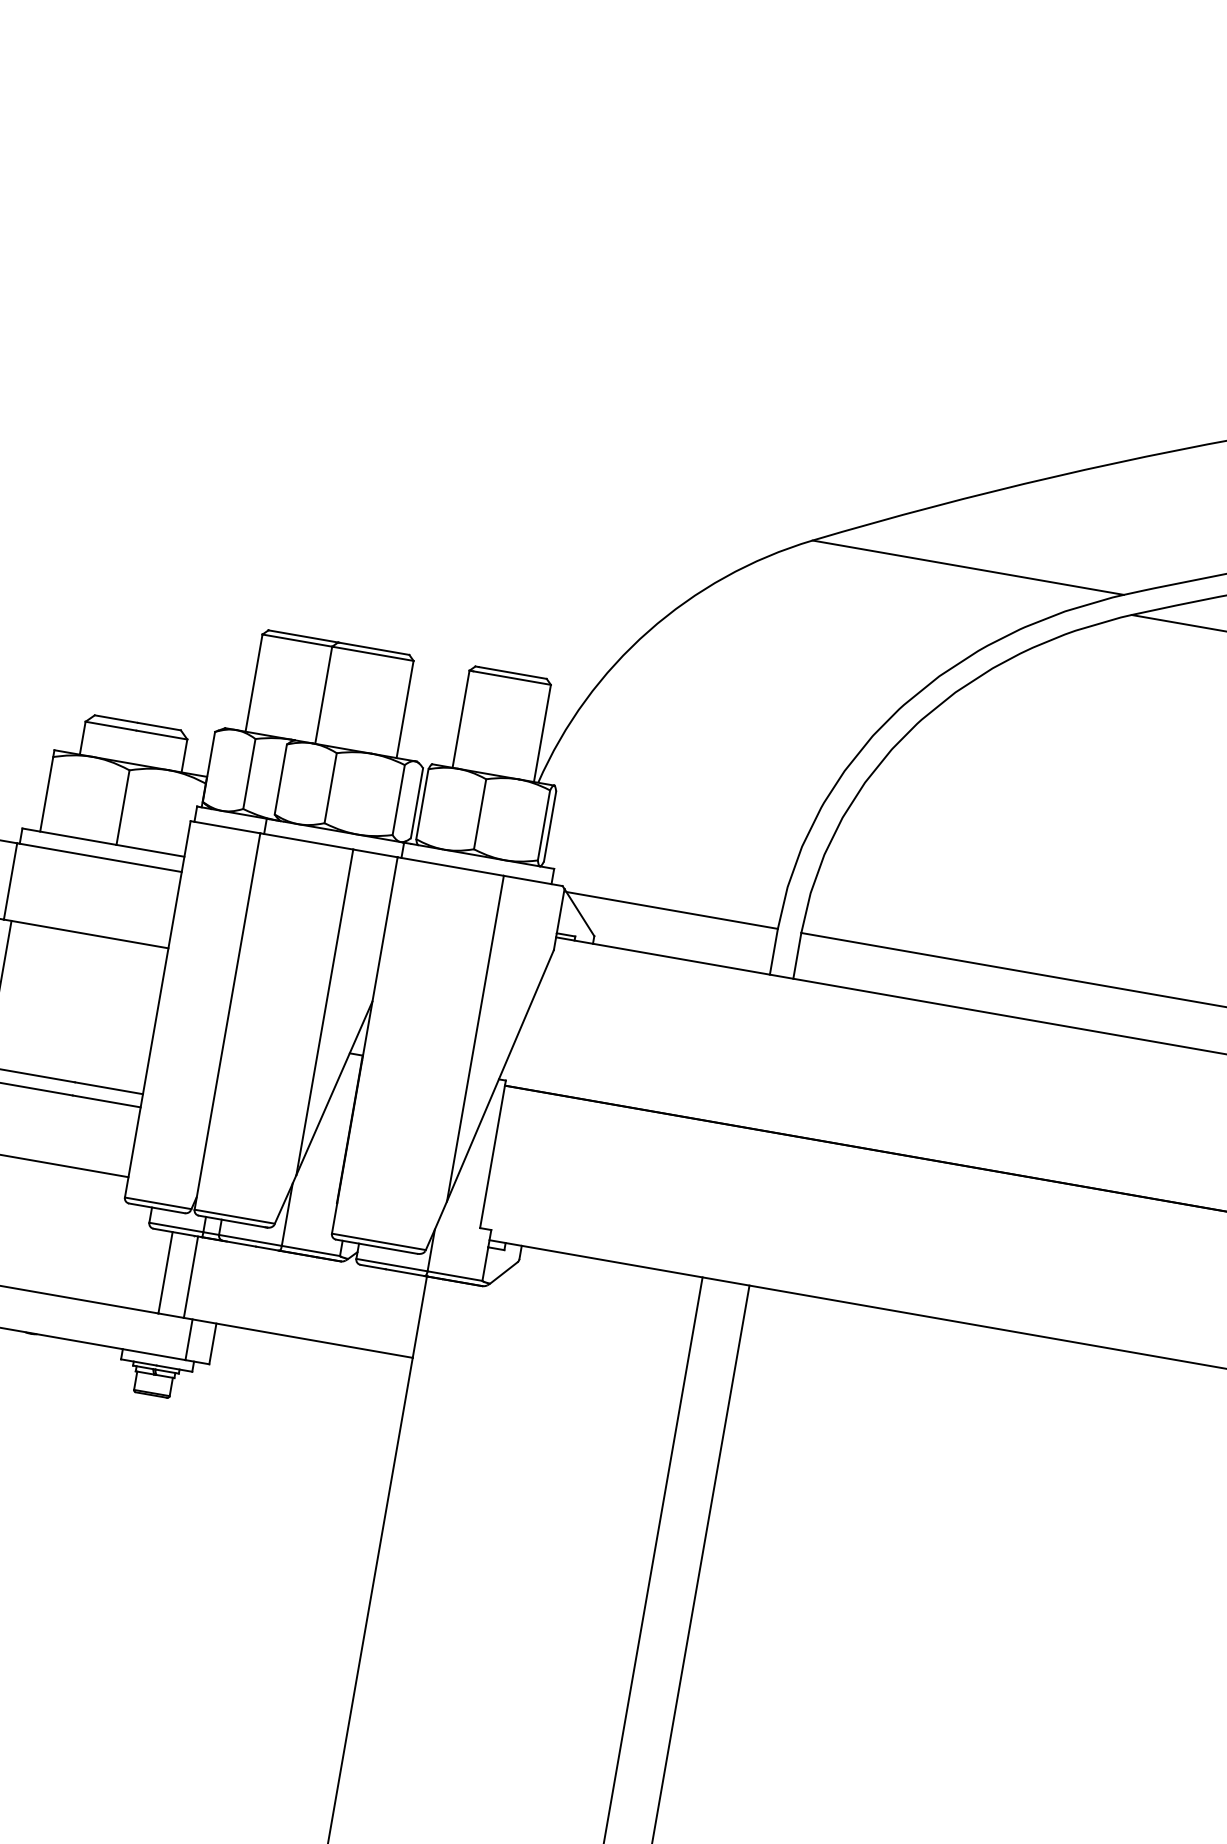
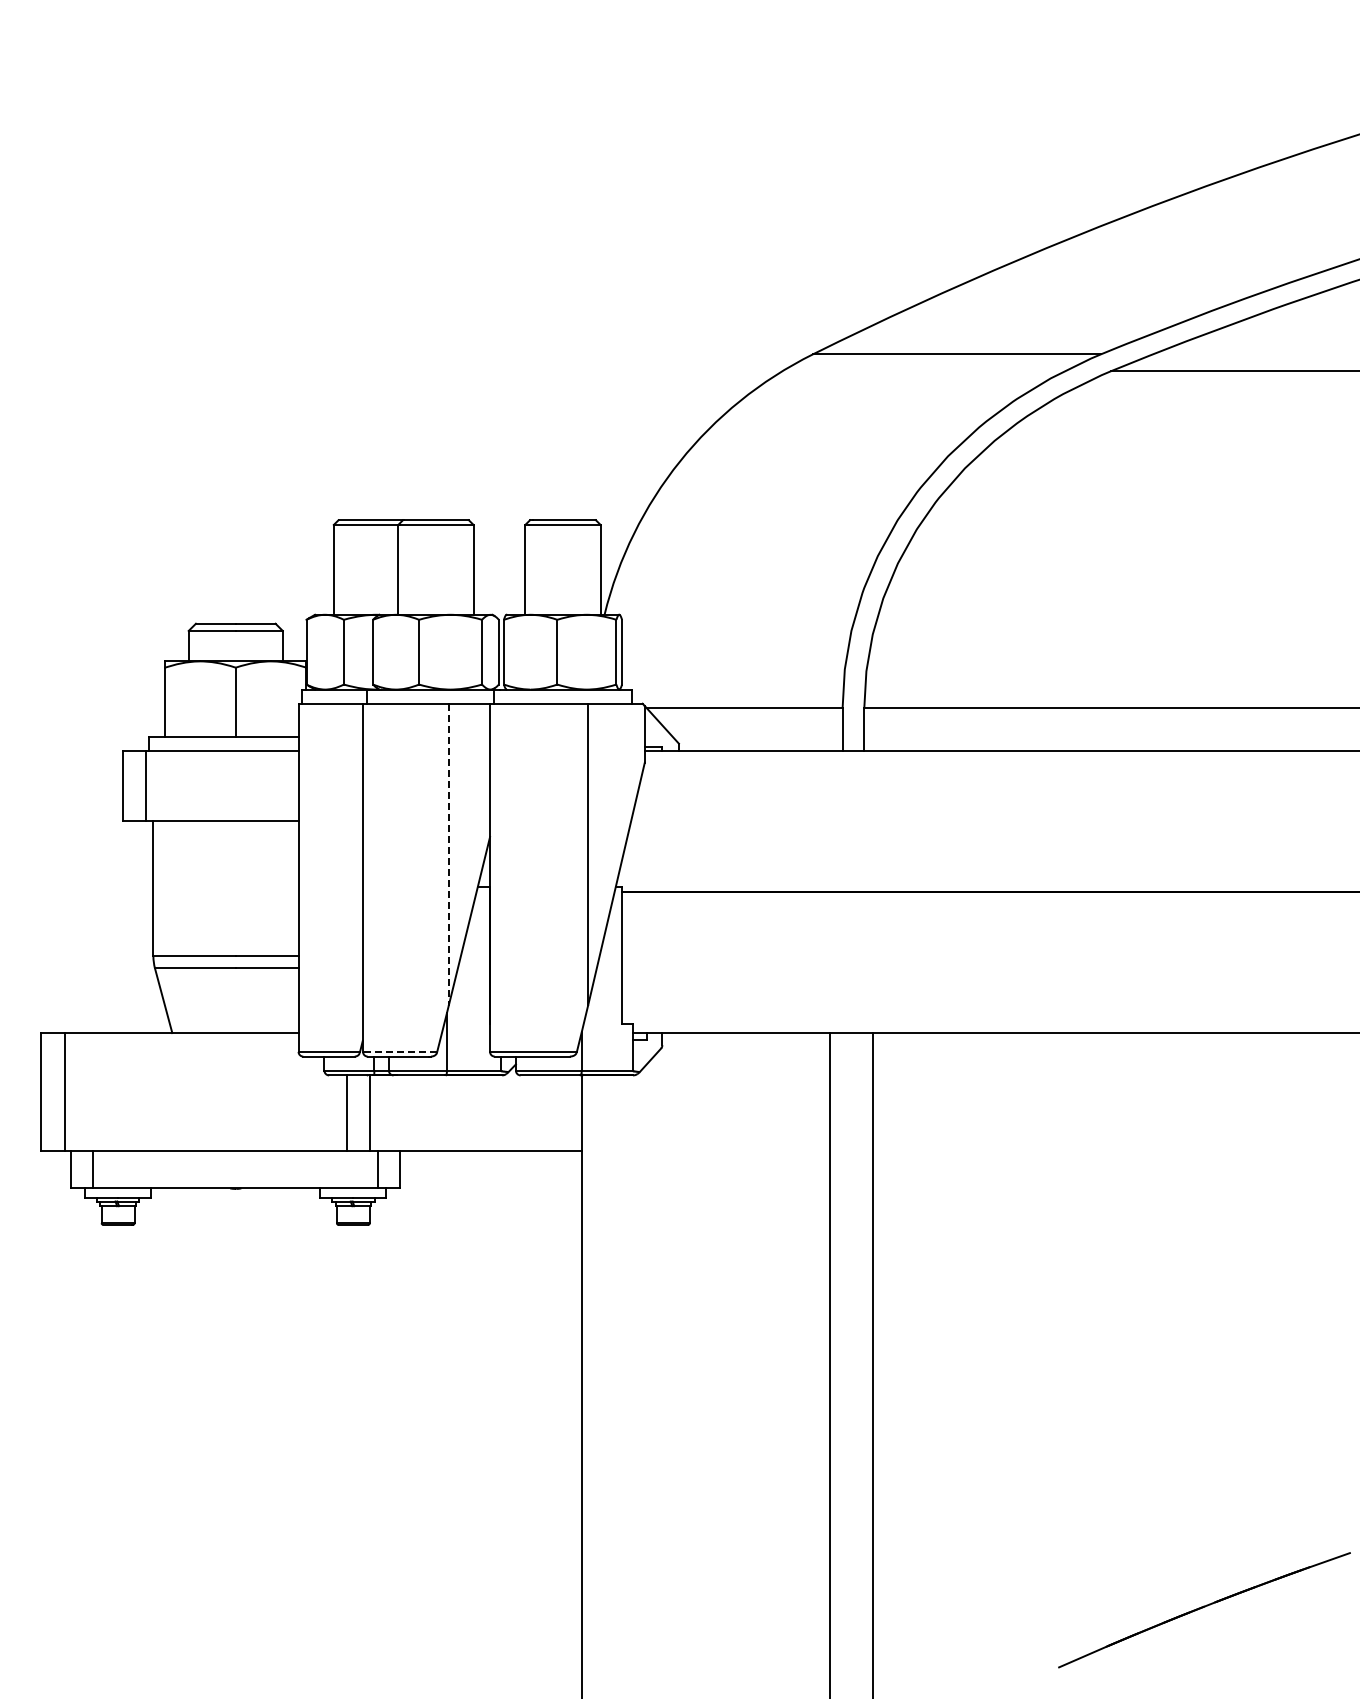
line: (324, 1012) -> (448, 854), solid -> dashed
line: (234, 1216) -> (399, 1051), solid -> dashed

